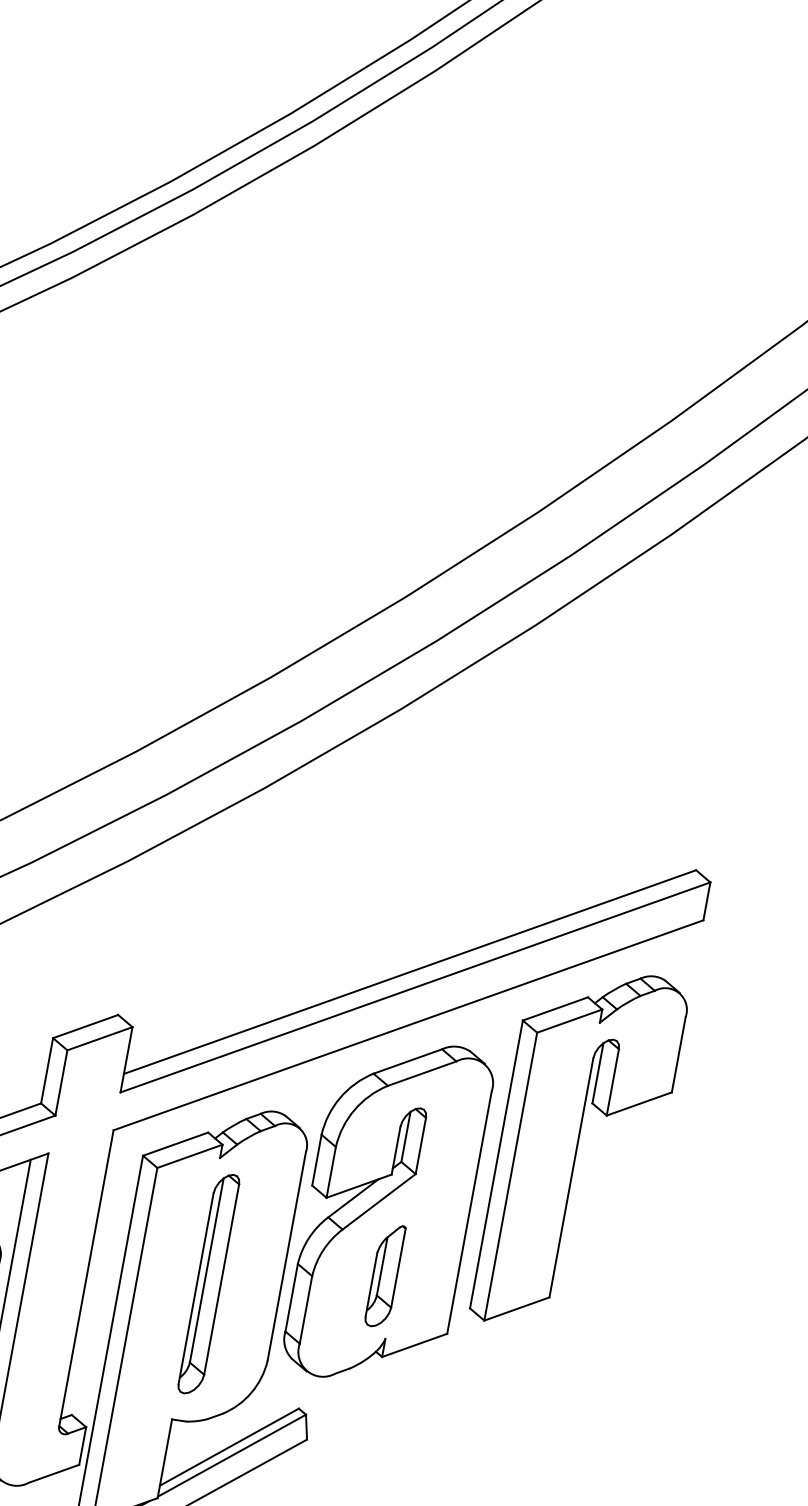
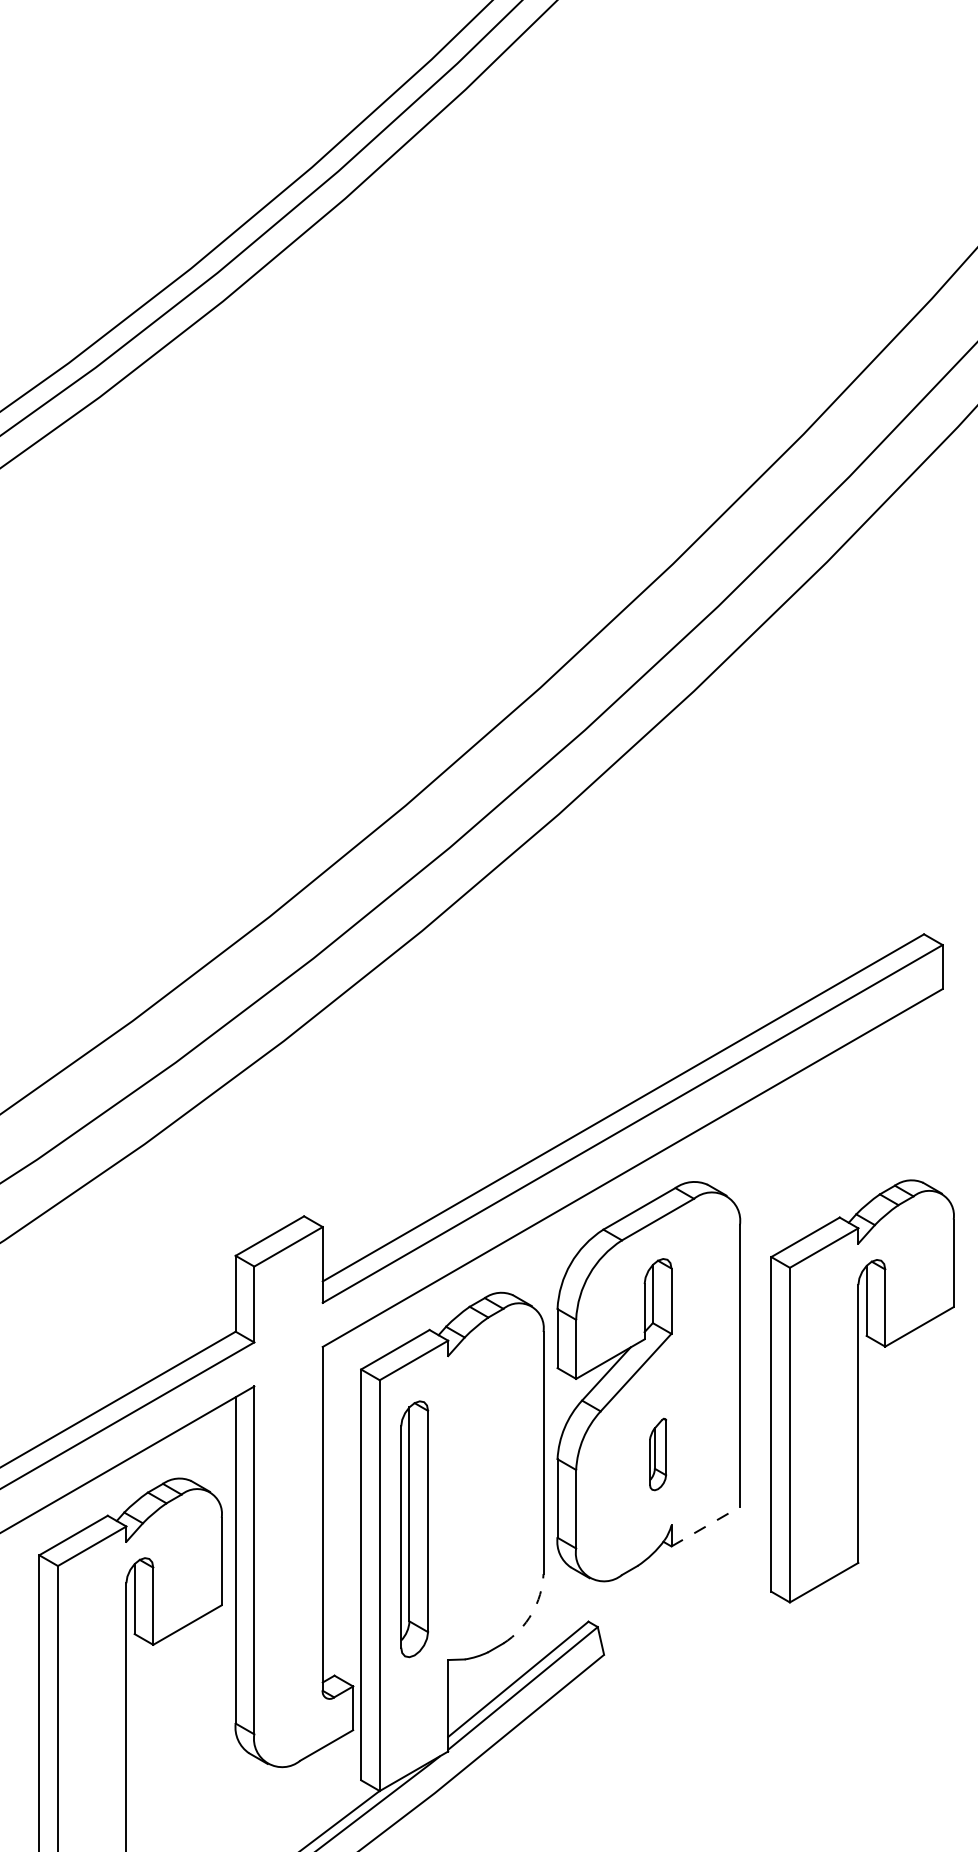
part: (580, 1150) -> (862, 1391), moved
part: (384, 1275) -> (657, 1454), size x0.6
part: (208, 1284) -> (414, 1529), moved
line: (414, 1345) -> (705, 1526), solid -> dashed
arc: (251, 1392) -> (531, 1613), solid -> dashed

